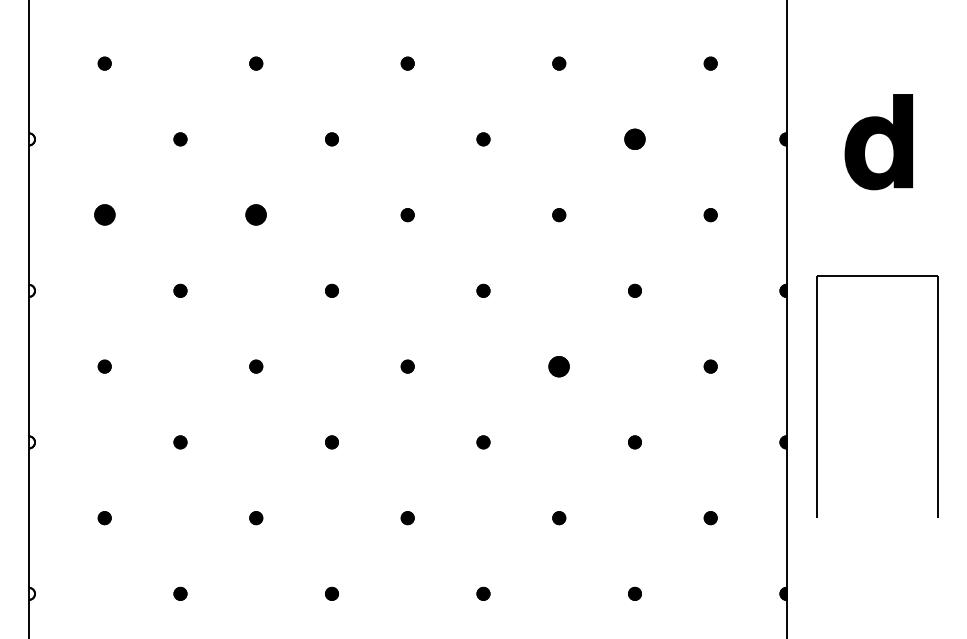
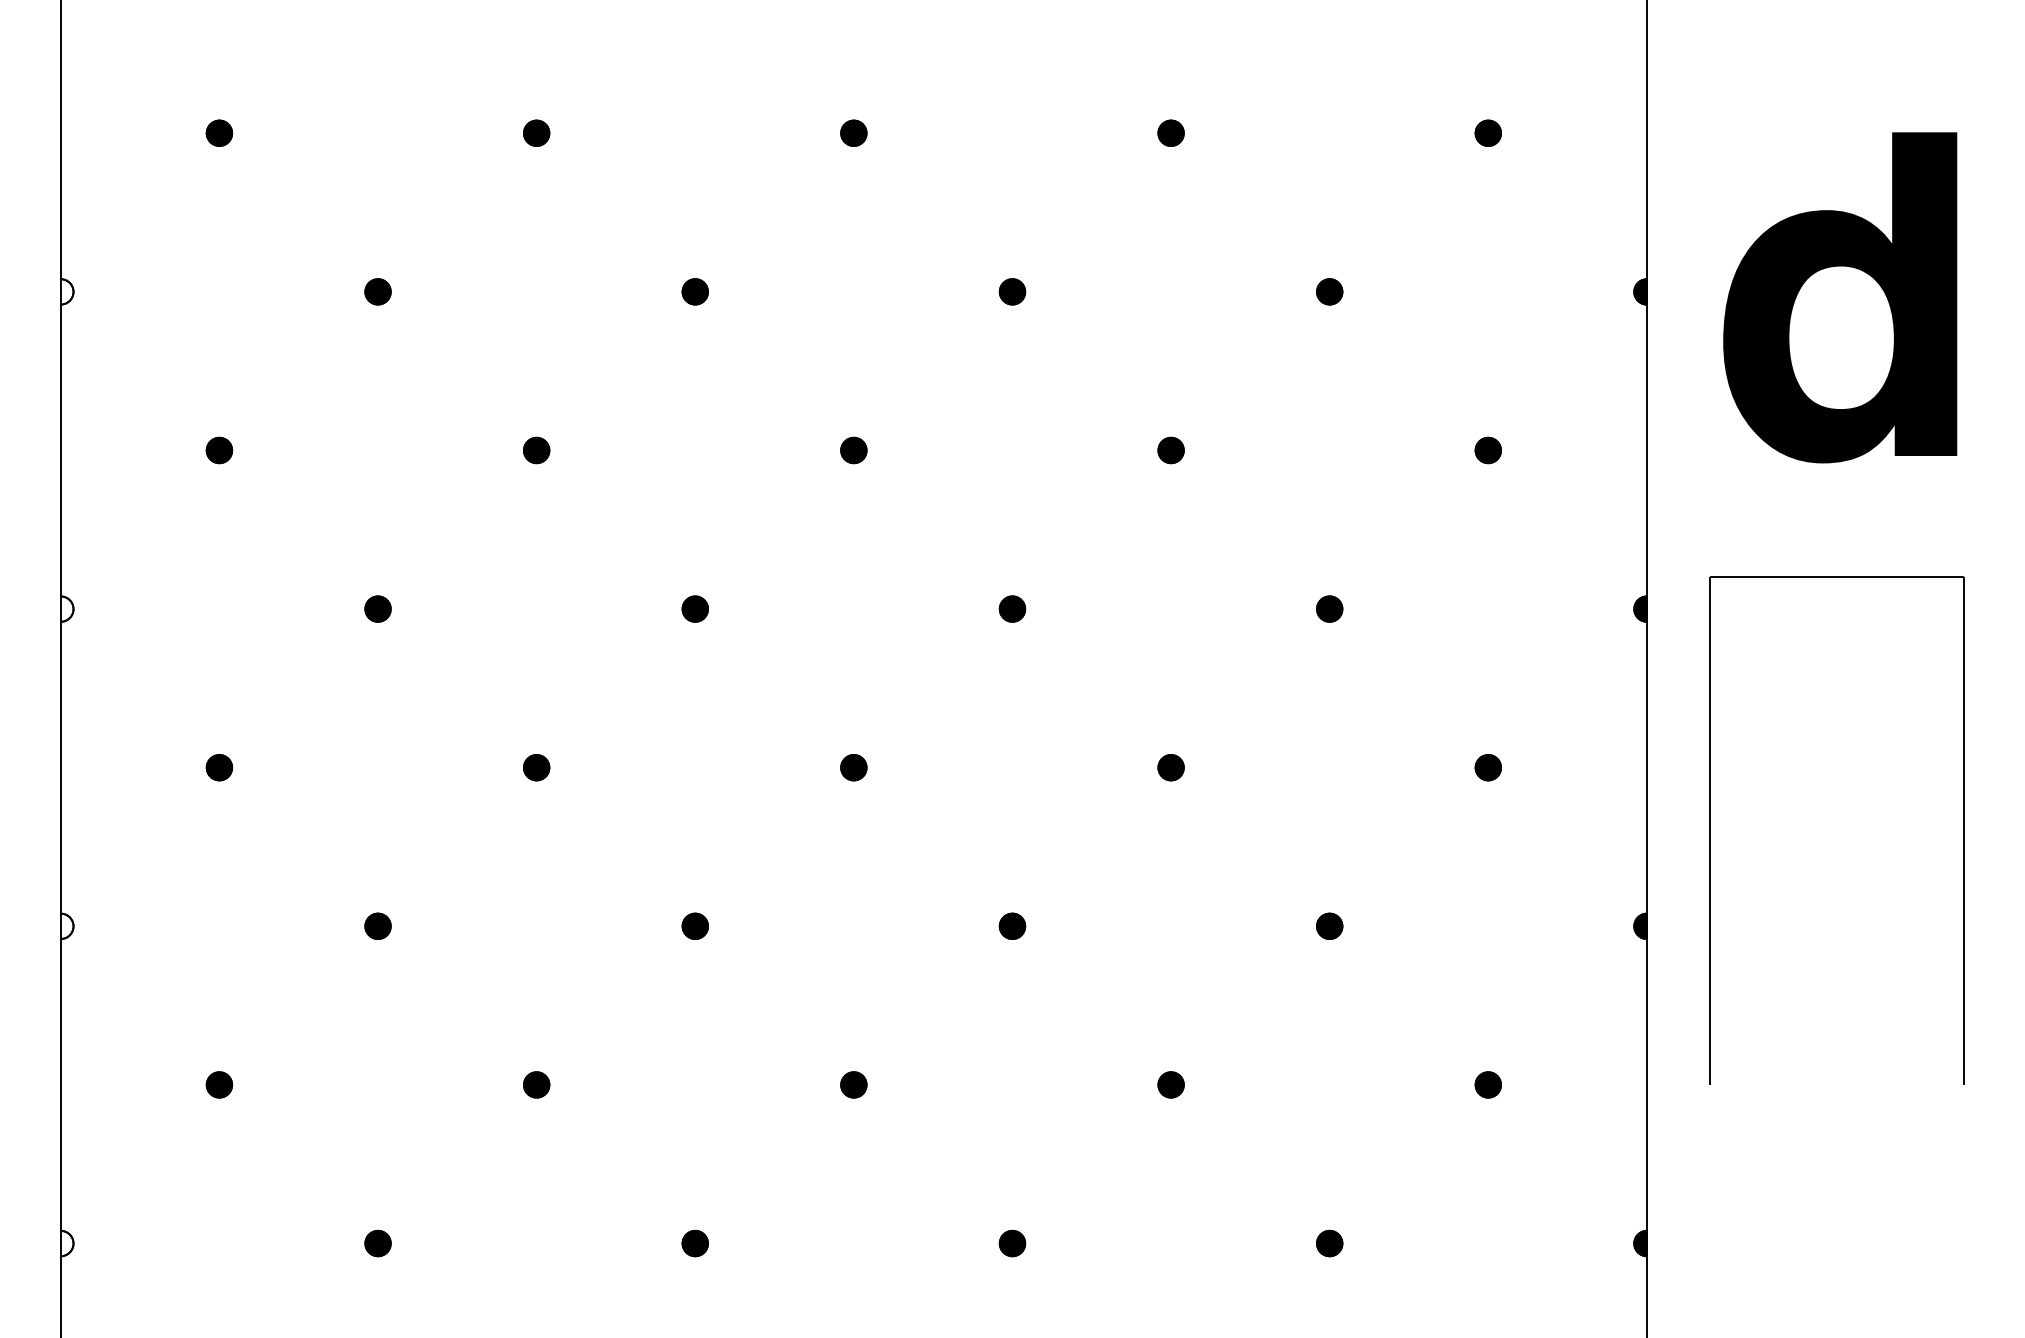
part: (634, 139) -> (1328, 292), size x0.62
part: (878, 141) -> (1839, 296), size x1.67
part: (104, 215) -> (218, 451), size x0.62
part: (256, 215) -> (537, 451), size x0.62
part: (559, 366) -> (1171, 767), size x0.62

